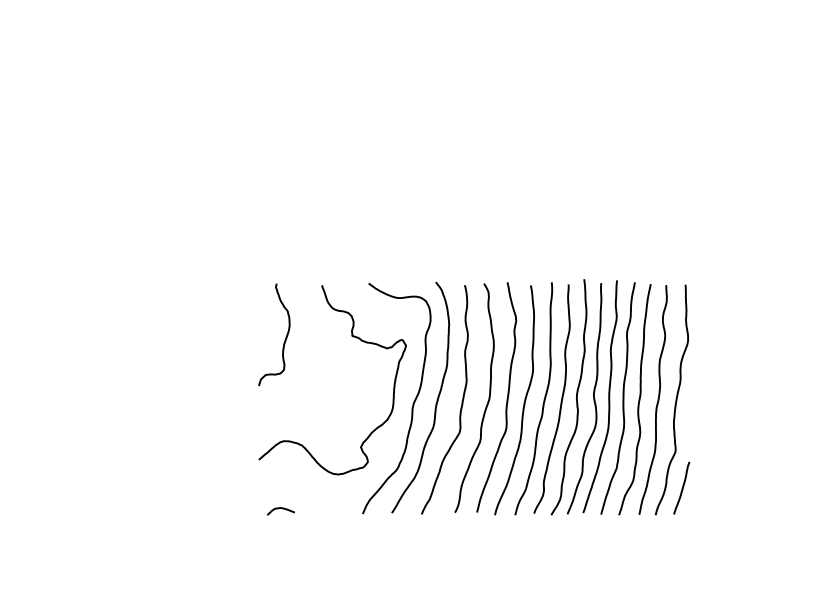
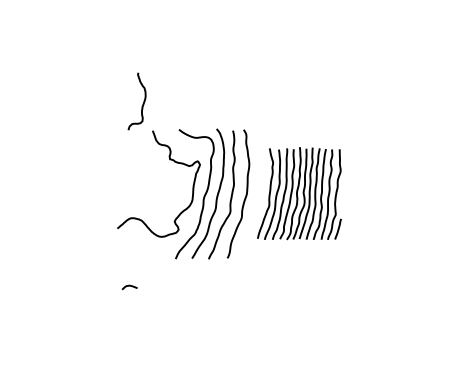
curve: (283, 338) -> (142, 103), moved
part: (583, 397) -> (299, 193), size x0.7
curve: (280, 509) -> (129, 286), moved

